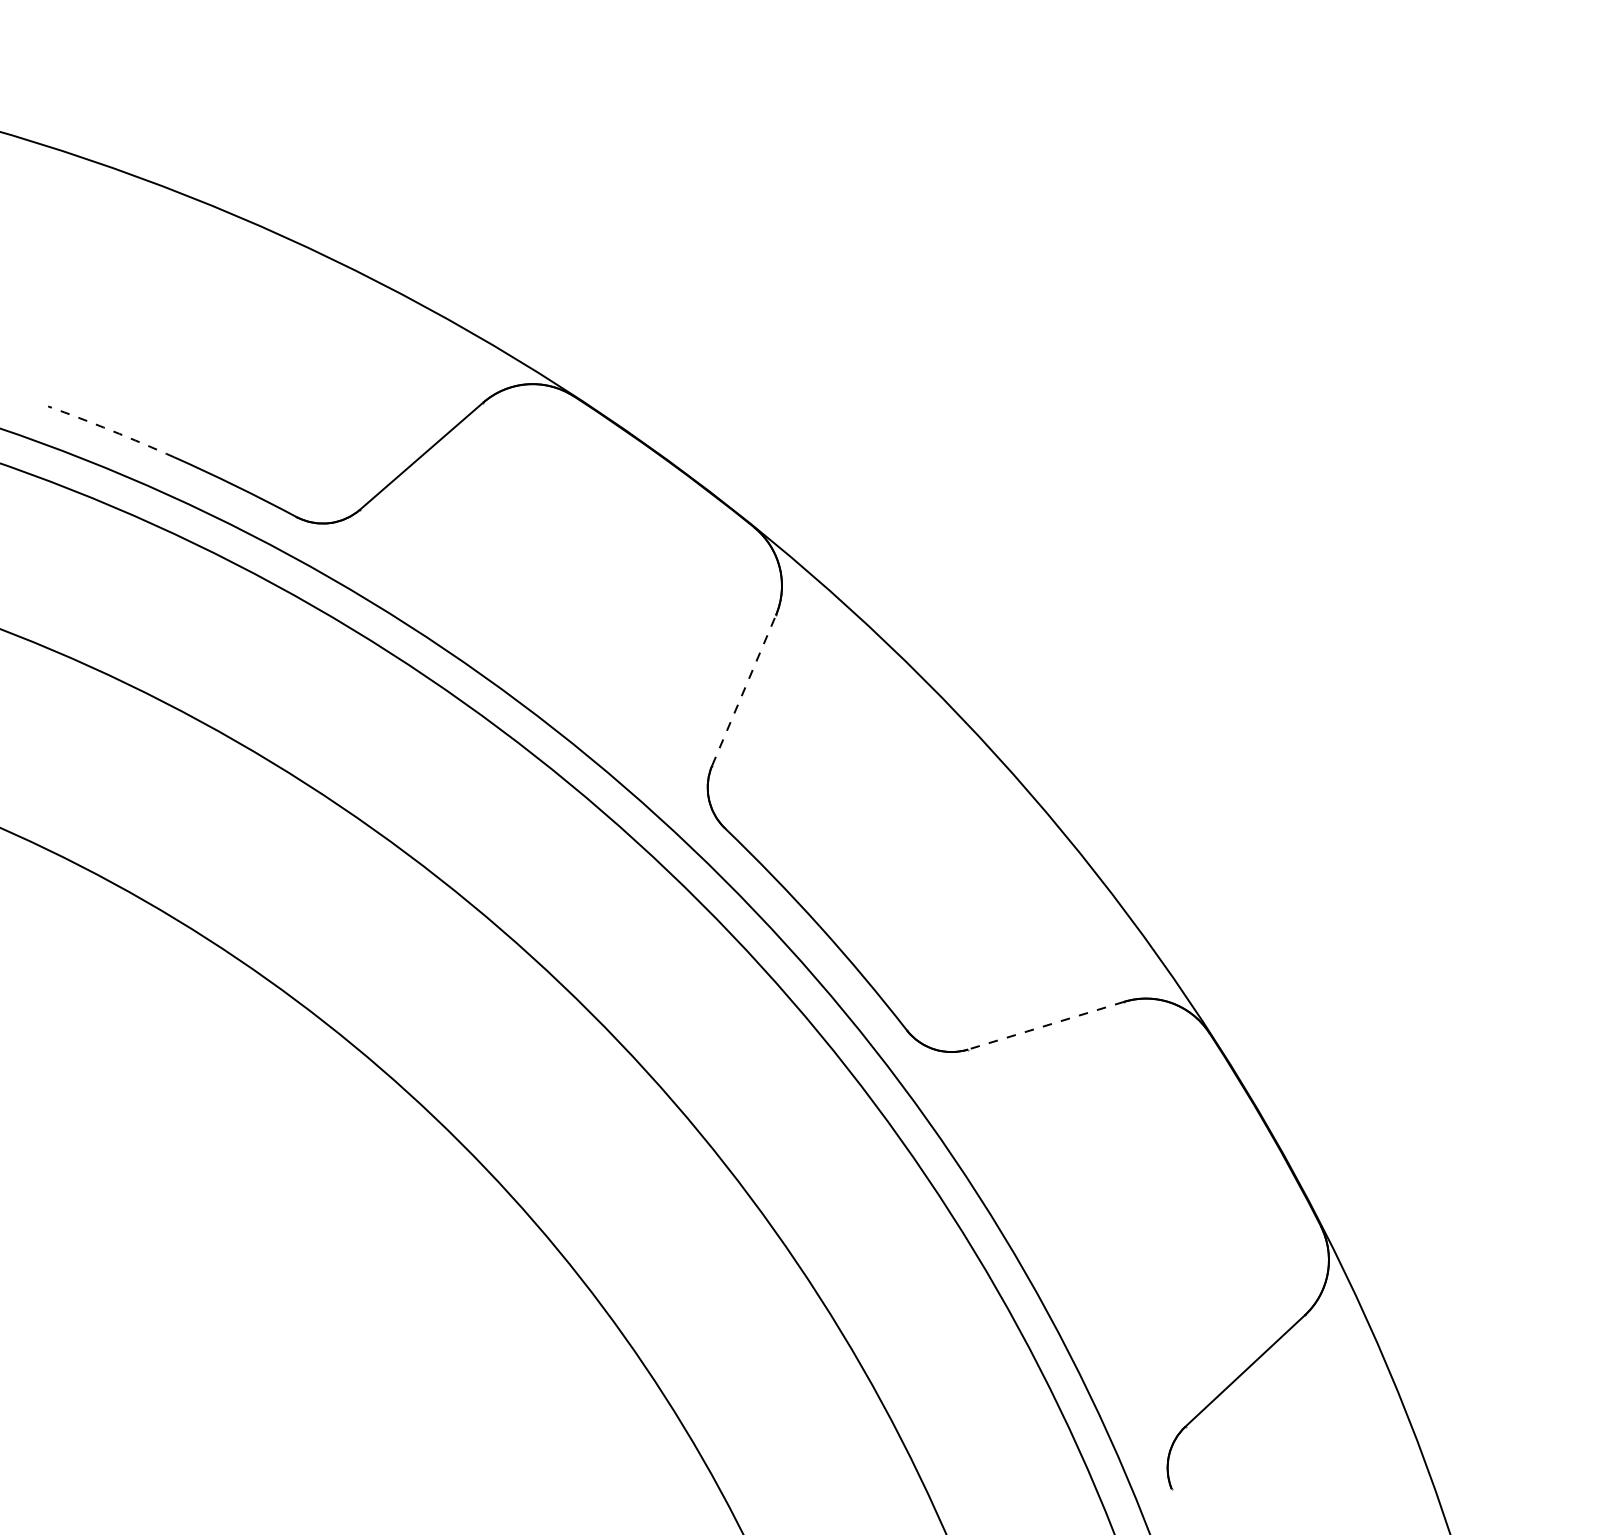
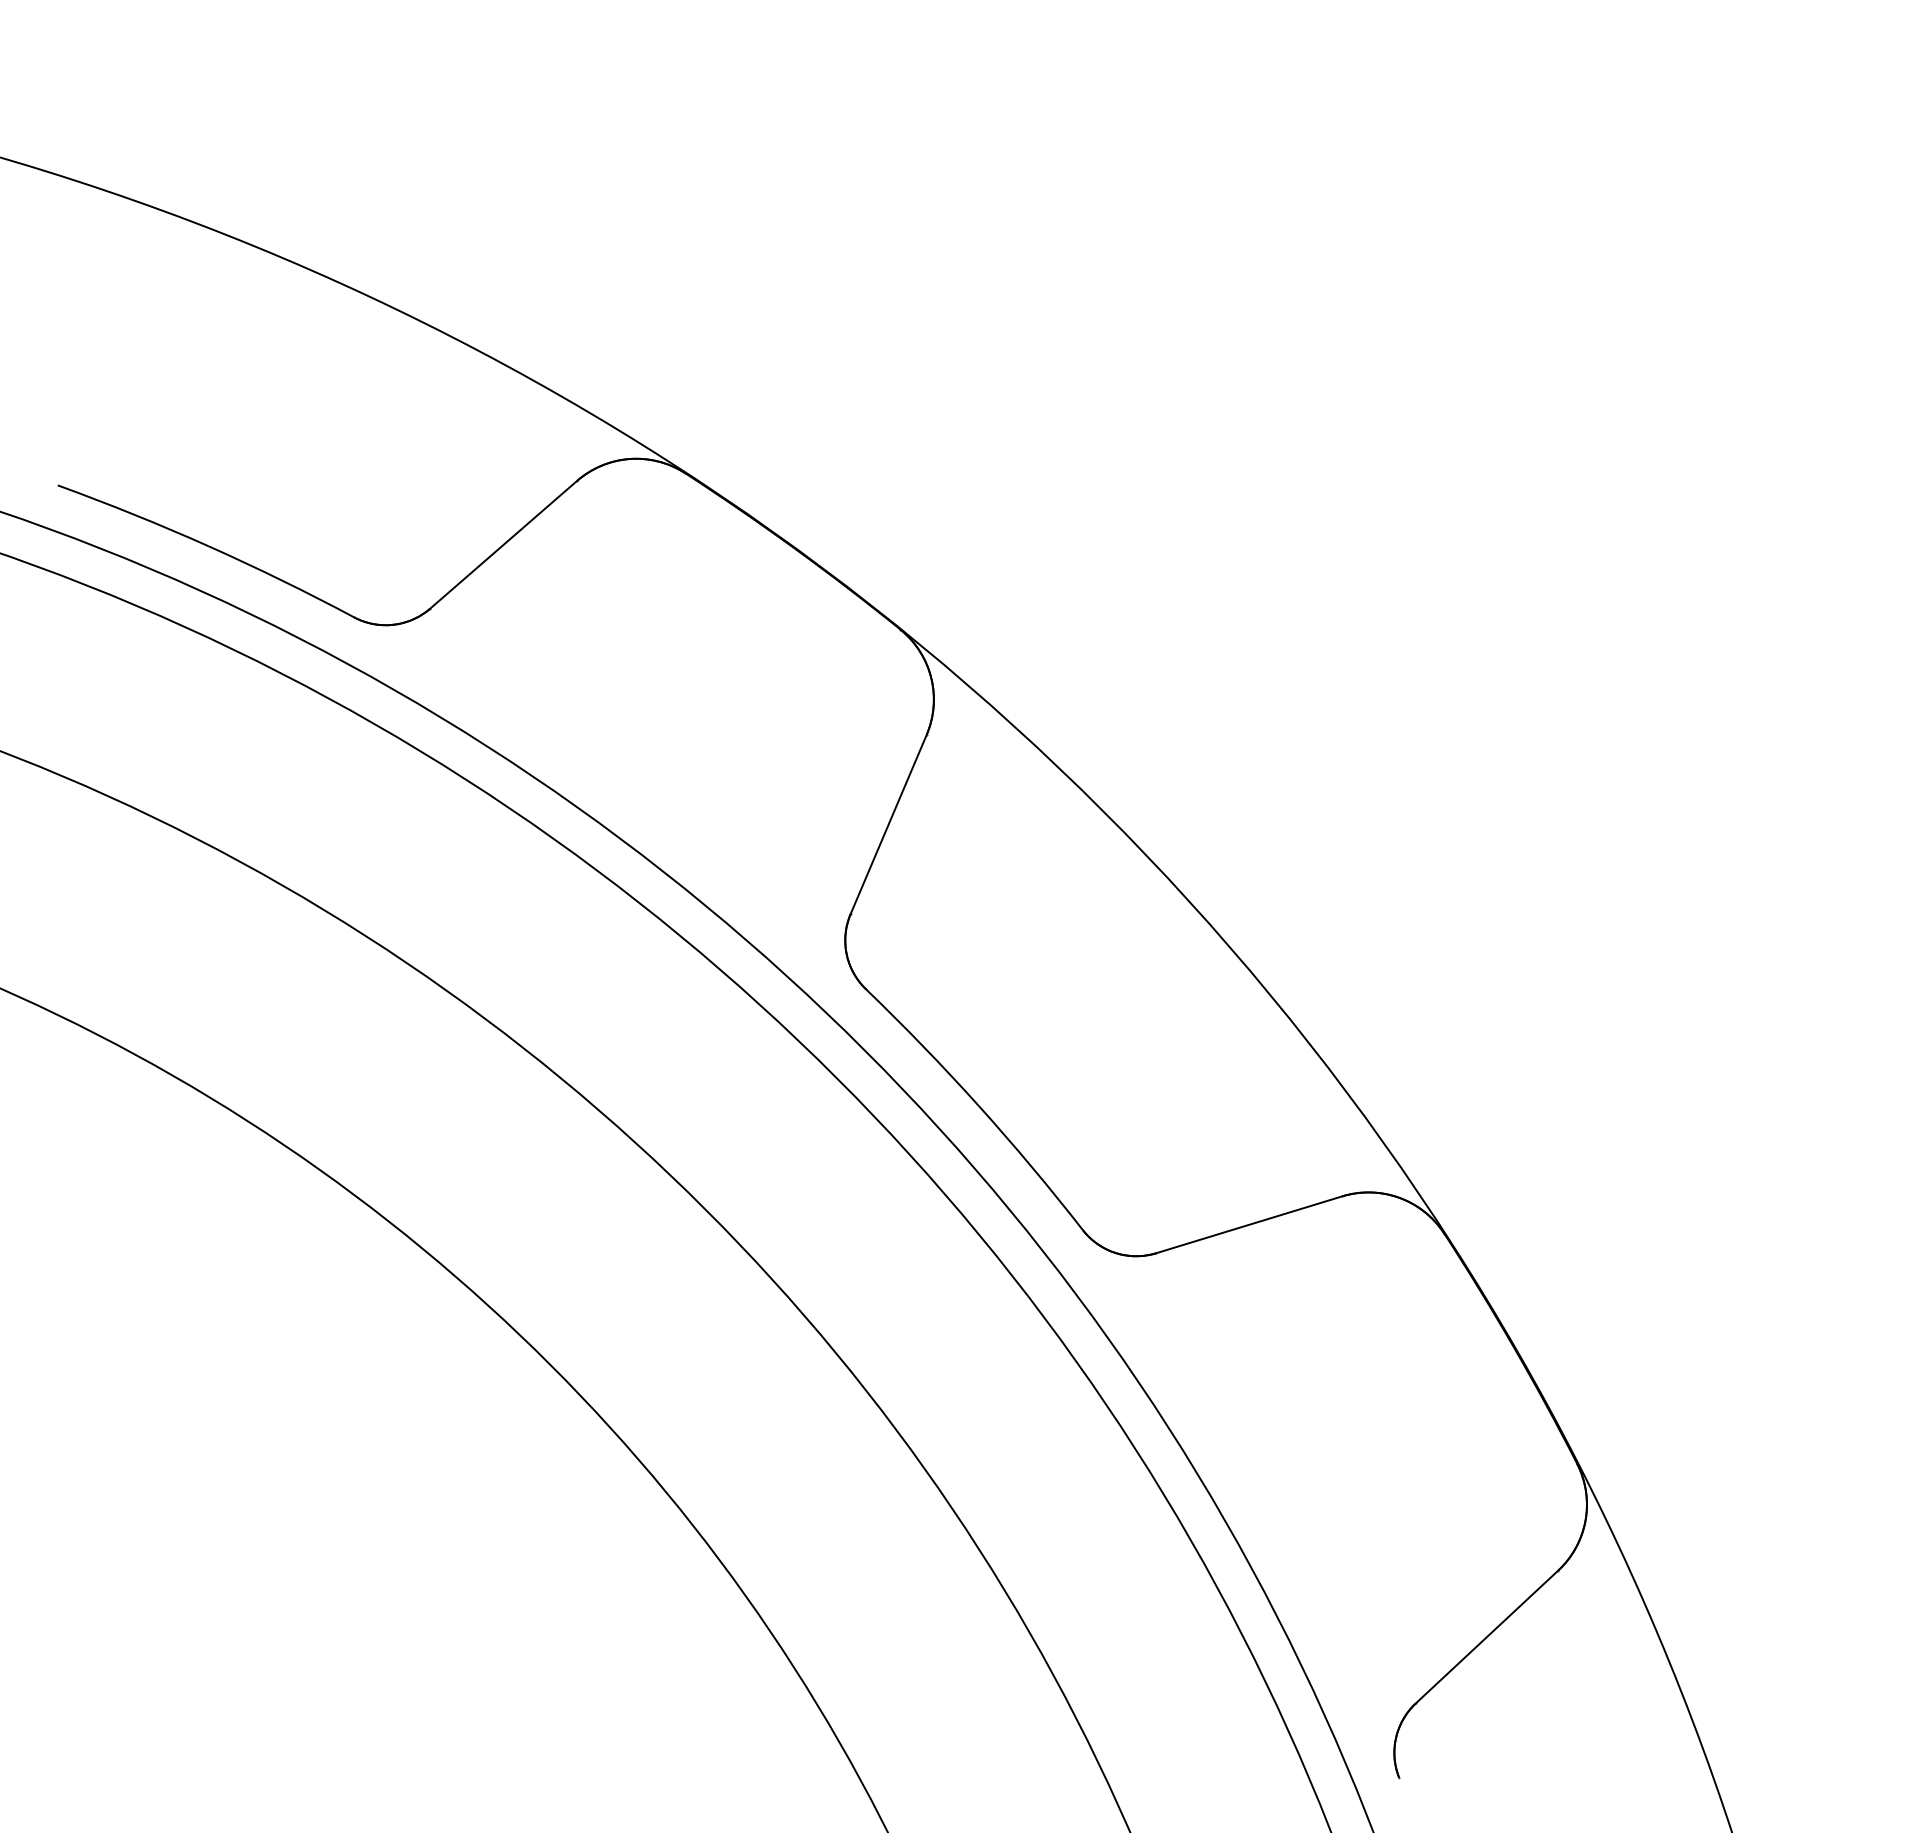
arc: (111, 430) -> (133, 514), dashed -> solid
line: (744, 690) -> (889, 824), dashed -> solid
line: (1046, 1025) -> (1249, 1224), dashed -> solid

